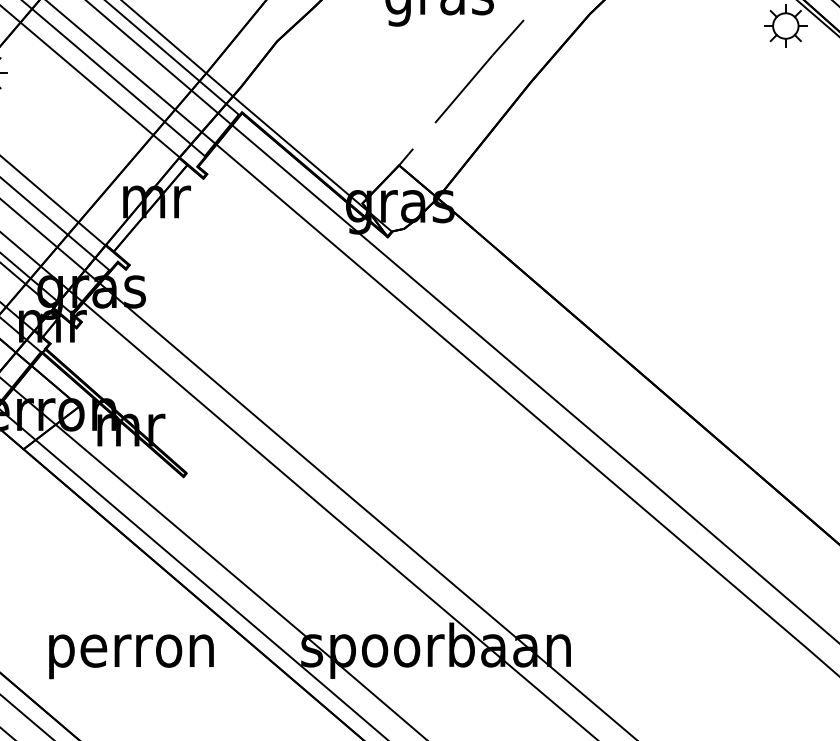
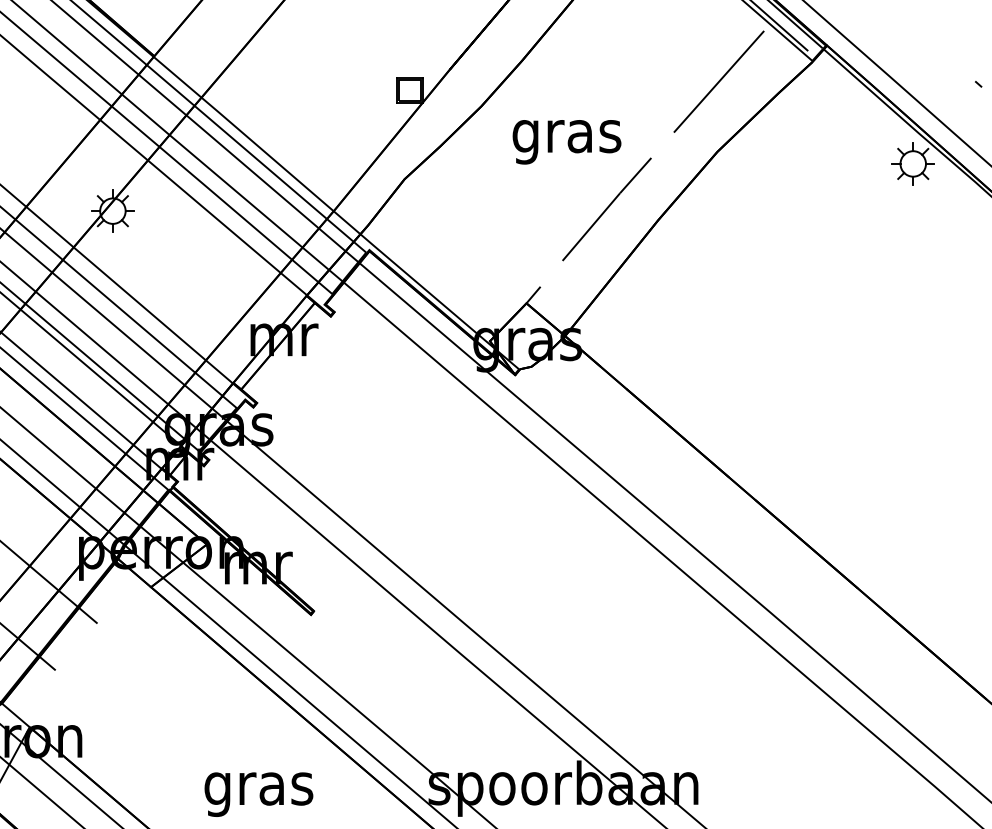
text: (131, 656) -> (258, 794), perron -> gras

